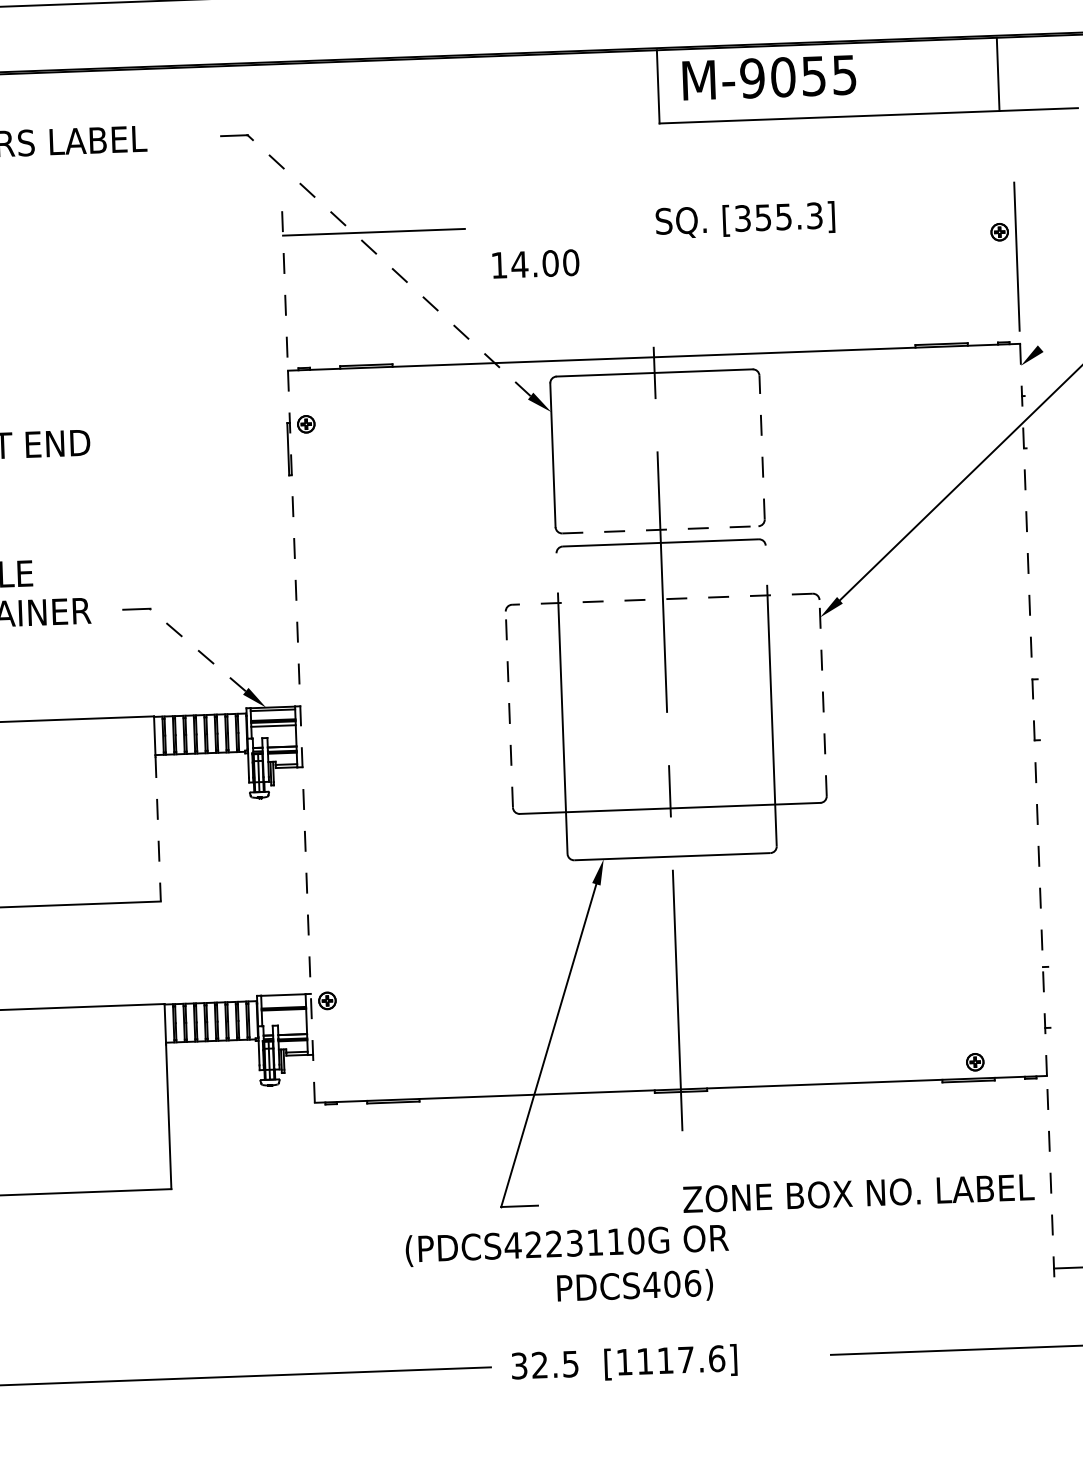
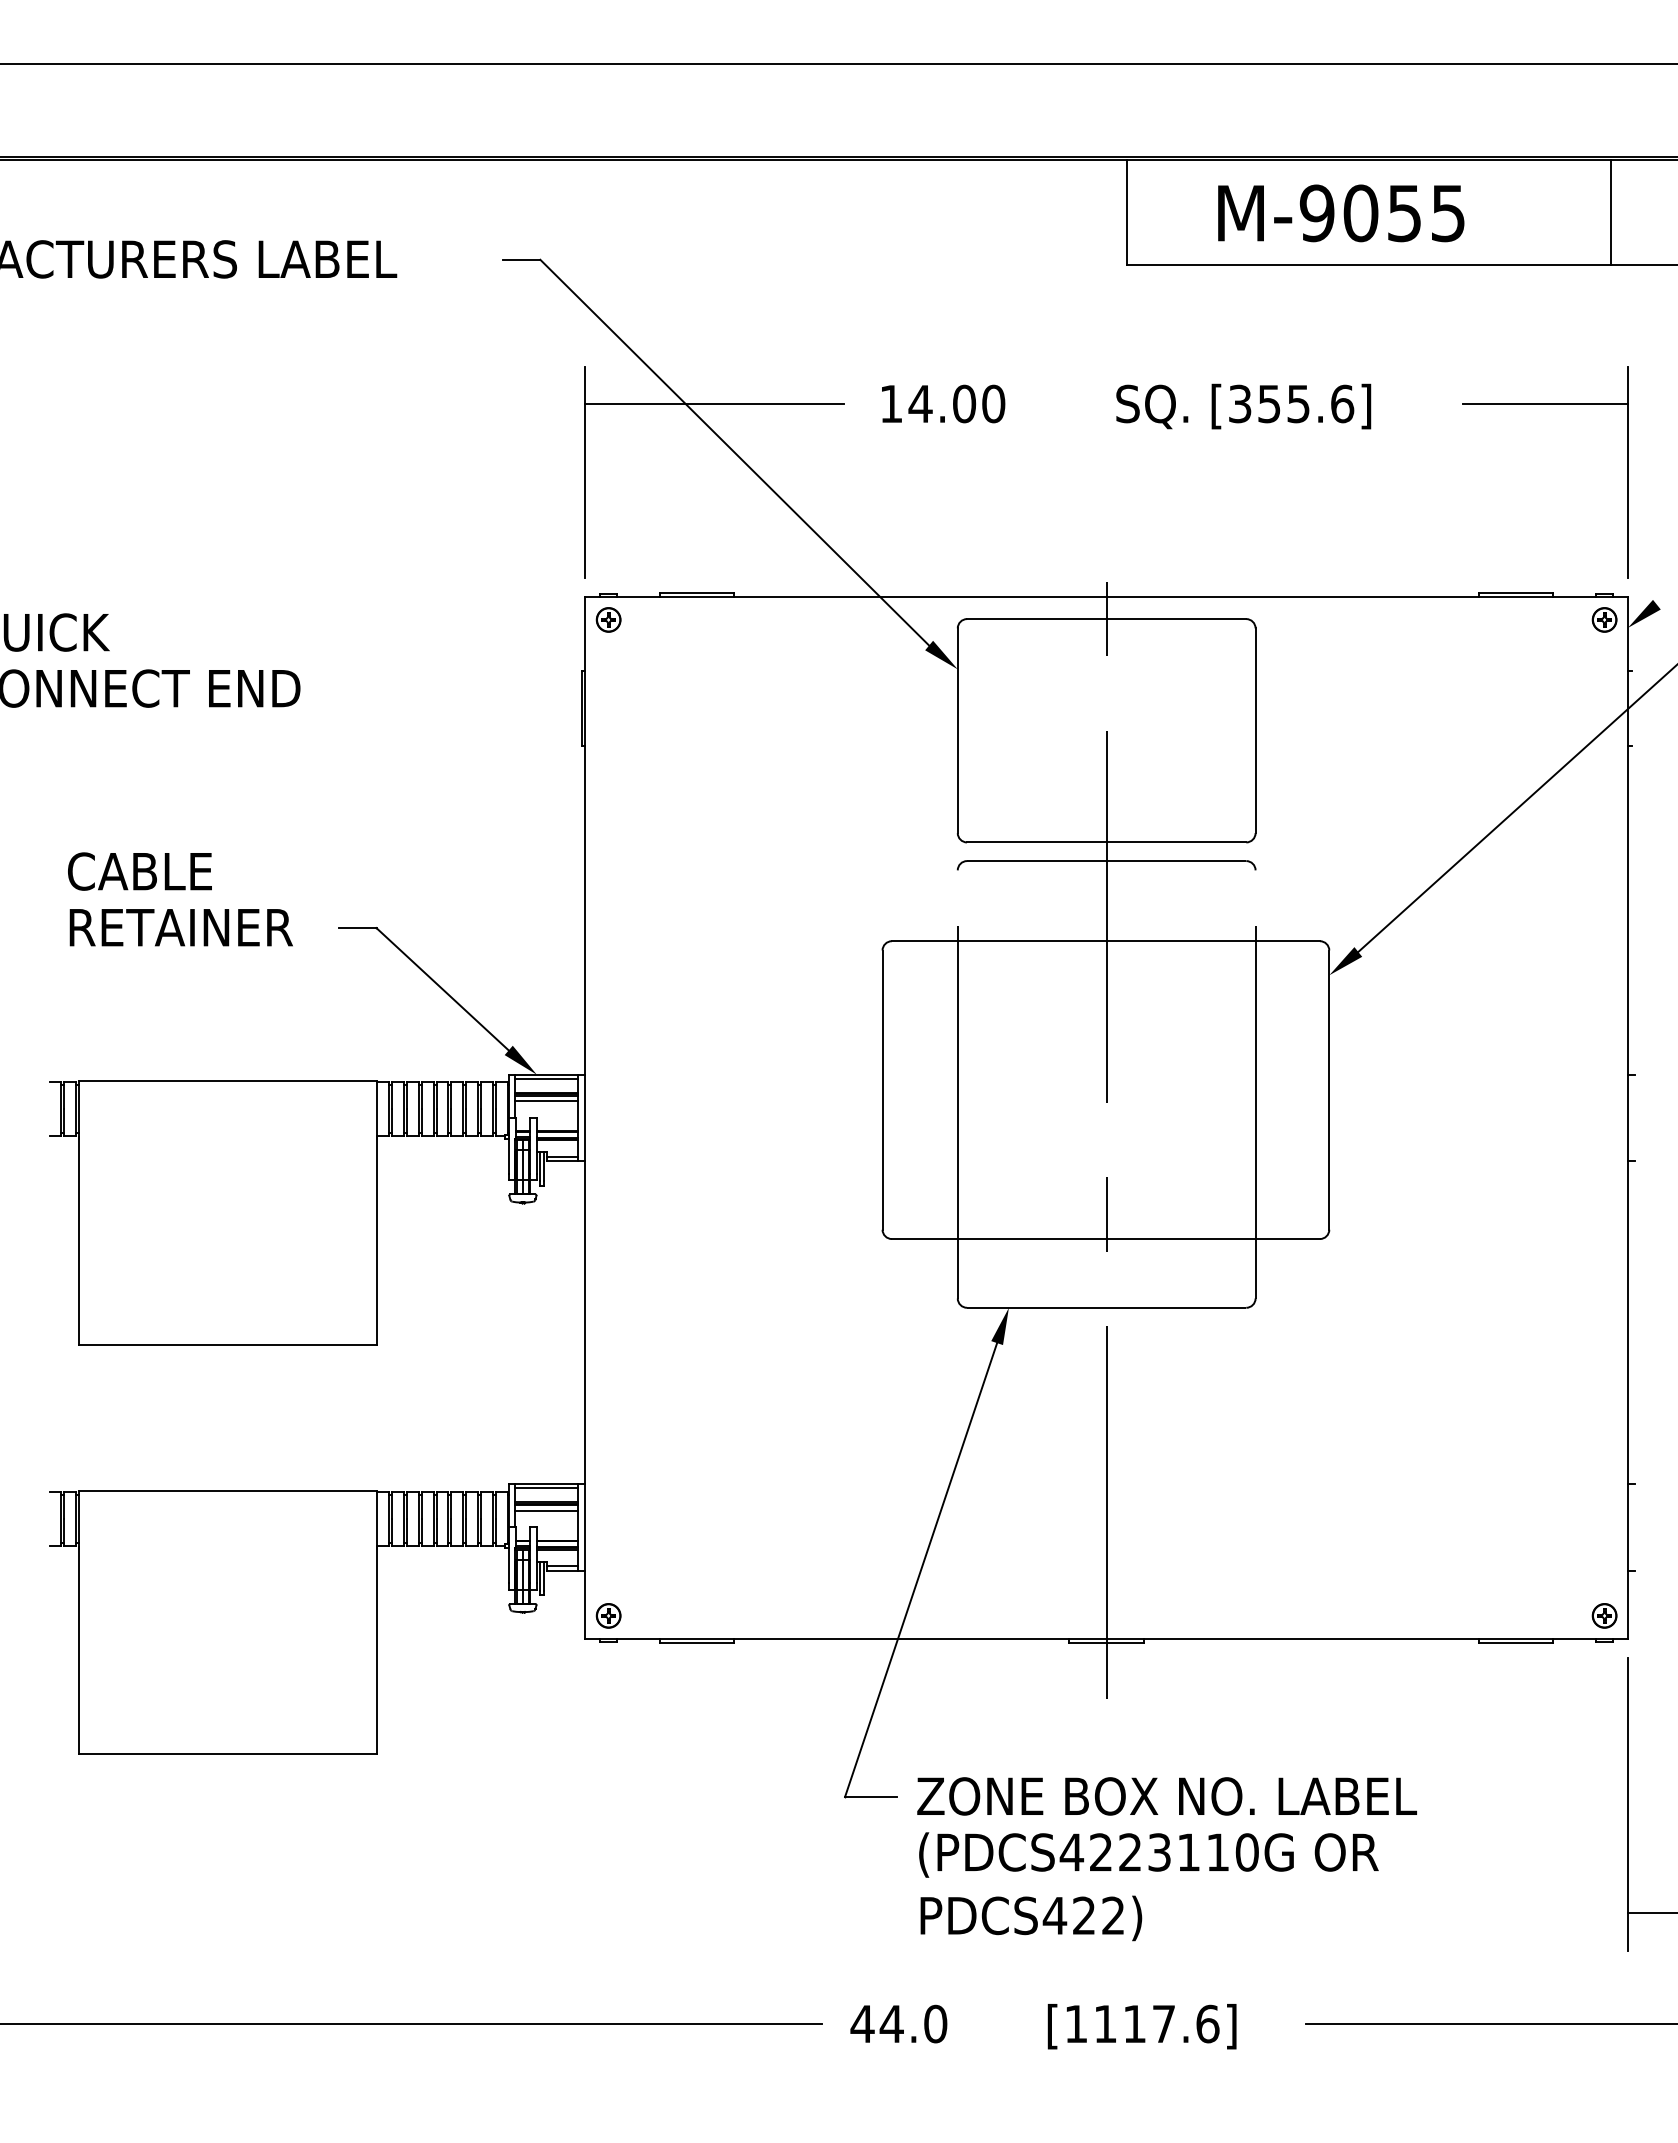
text: (769, 77) -> (1341, 213), moved
line: (957, 210) -> (1545, 404), added
text: (814, 215) -> (1342, 403), [355.3] -> [355.6]
part: (999, 231) -> (1604, 619), moved
text: (535, 263) -> (943, 403), moved
line: (388, 265) -> (734, 452), dashed -> solid
line: (284, 283) -> (585, 472), dashed -> solid
part: (306, 424) -> (608, 619), moved
line: (762, 447) -> (1255, 730), dashed -> solid
line: (660, 529) -> (1106, 842), dashed -> solid
line: (662, 599) -> (1105, 941), dashed -> solid
line: (197, 649) -> (442, 988), dashed -> solid
line: (823, 698) -> (1329, 1090), dashed -> solid
line: (509, 709) -> (882, 1090), dashed -> solid
line: (1033, 710) -> (1627, 1118), dashed -> solid
line: (301, 736) -> (585, 1117), dashed -> solid
line: (157, 829) -> (376, 1242), dashed -> solid
line: (283, 998) -> (546, 1488), added
part: (327, 1000) -> (608, 1615), moved
line: (284, 1013) -> (546, 1510), added
part: (975, 1061) -> (1604, 1615), moved
line: (1050, 1192) -> (1627, 1804), dashed -> solid
text: (858, 1193) -> (1166, 1796), moved
text: (566, 1245) -> (1148, 1854), moved
text: (682, 1283) -> (1098, 1915), PDCS406) -> PDCS422)
text: (670, 1362) -> (1141, 2026), moved
text: (544, 1364) -> (898, 2023), 32.5 -> 44.0

